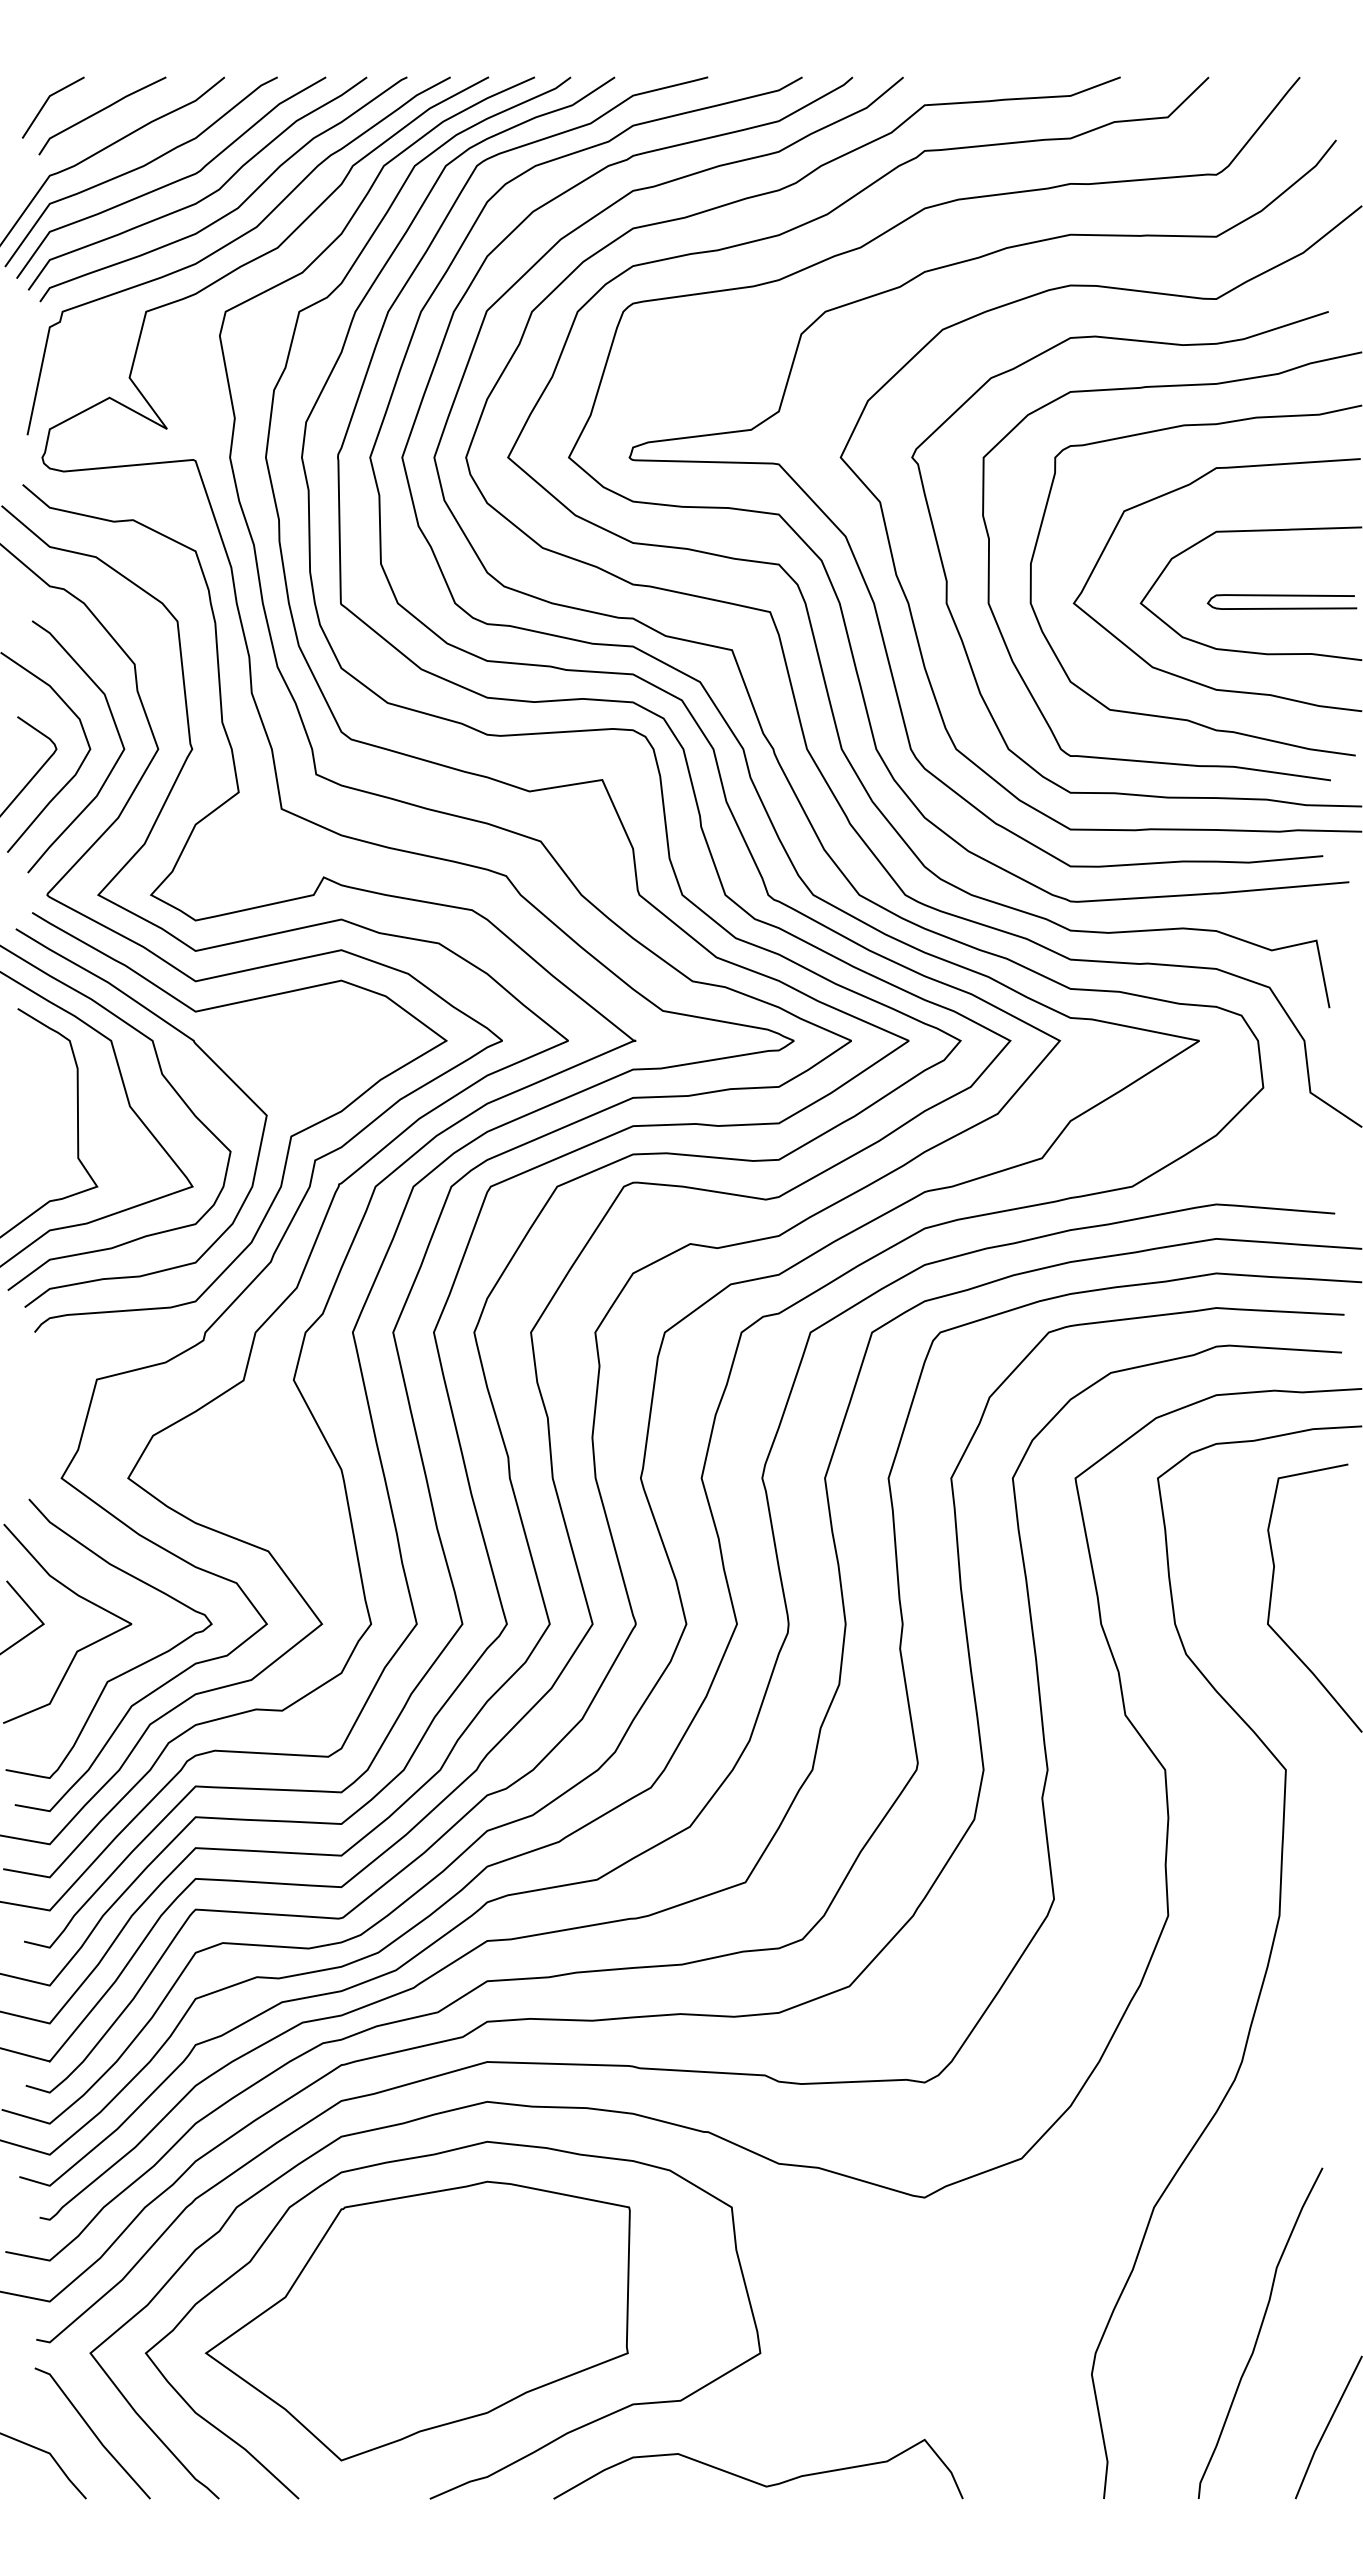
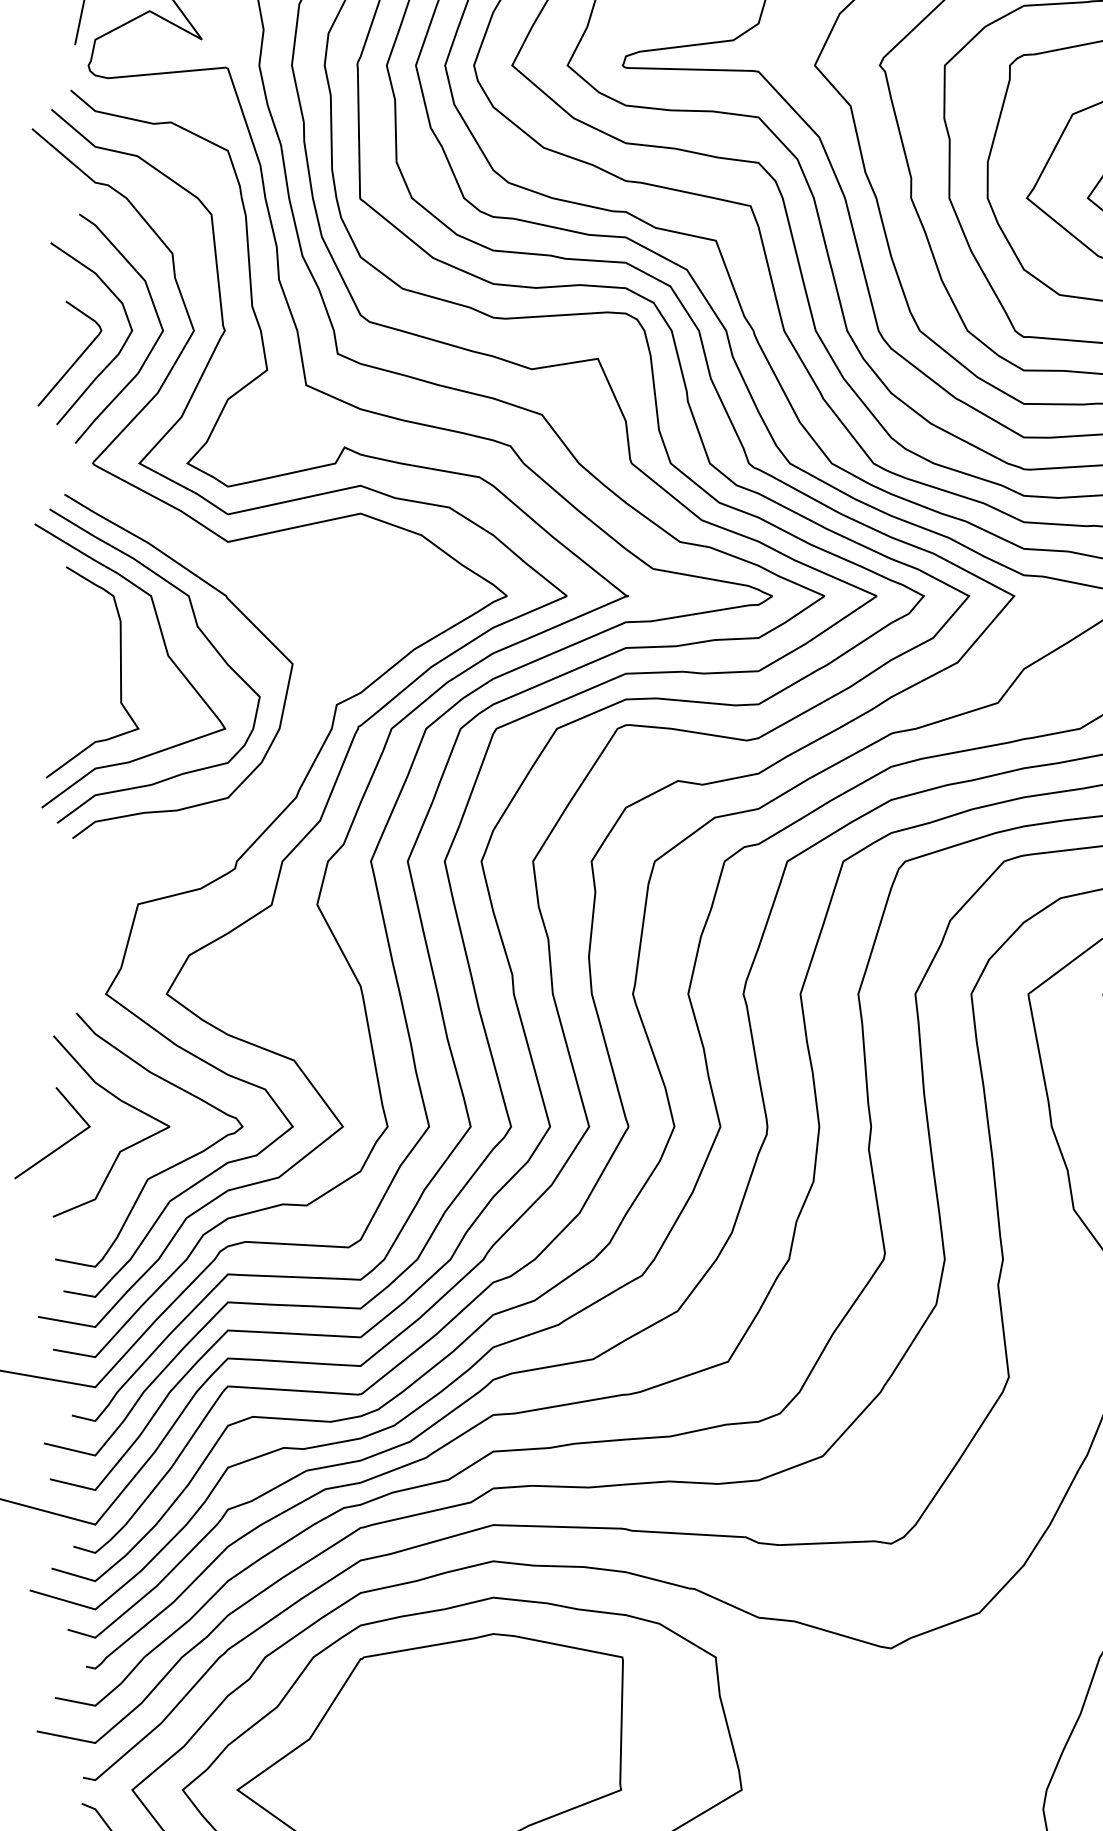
curve: (290, 1135) -> (314, 682), removed

